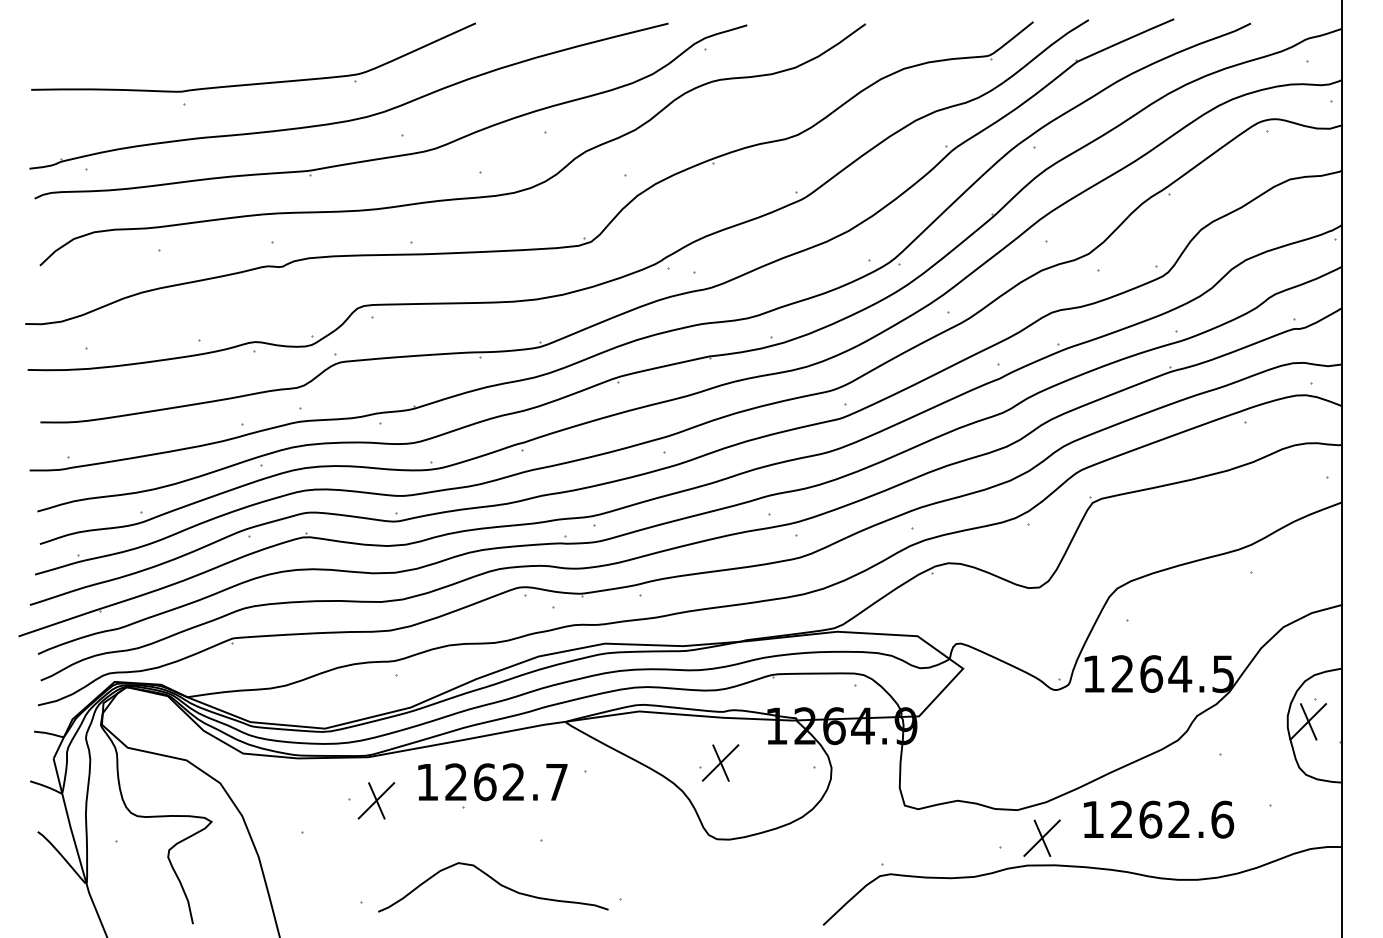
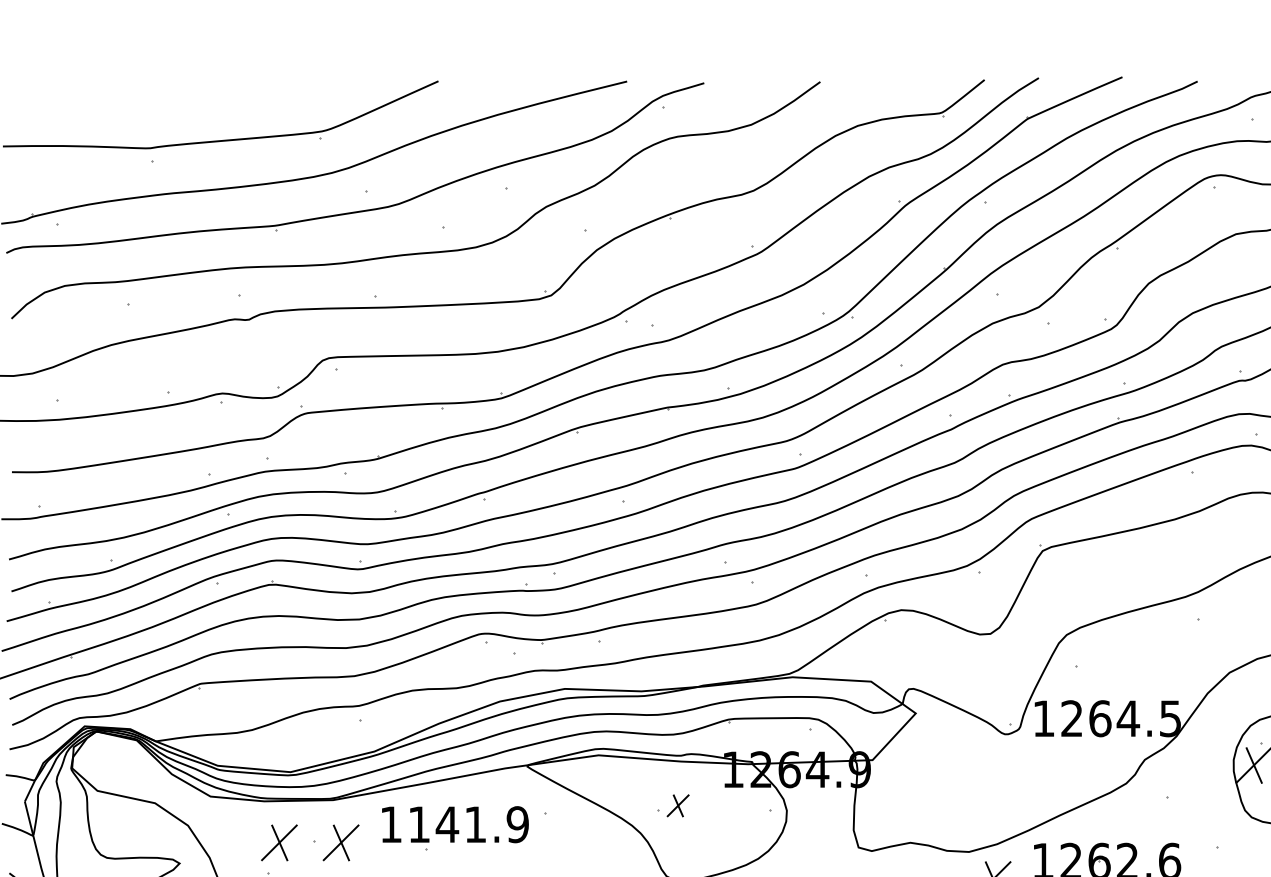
part: (720, 762) -> (678, 805), size x0.6
text: (506, 782) -> (468, 824), 1262.7 -> 1141.9
part: (313, 800) -> (279, 842), added

